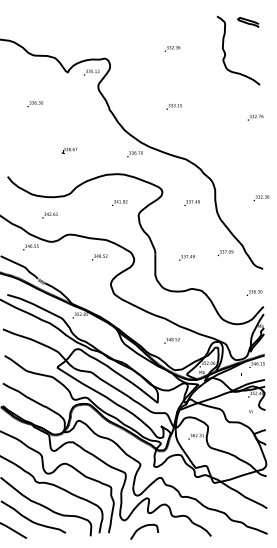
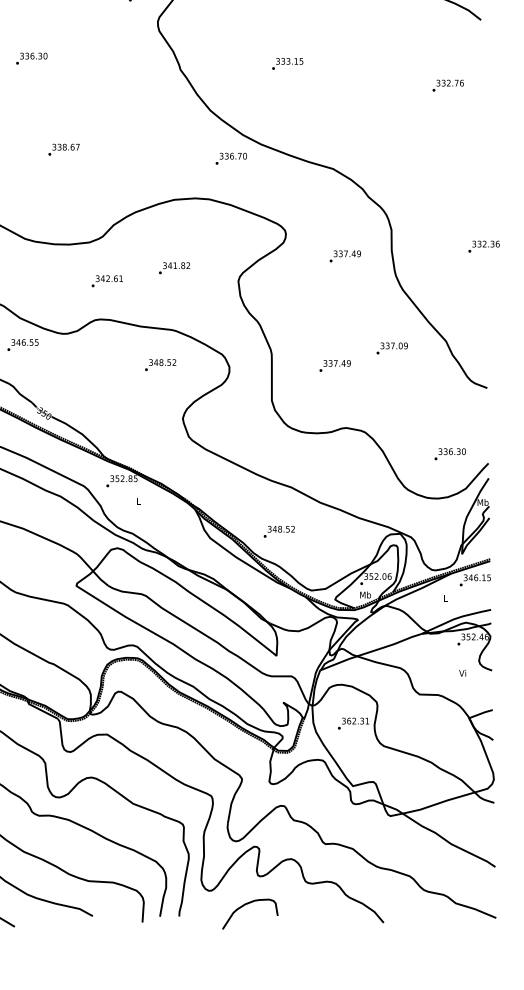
text: (173, 106) -> (286, 63), moved
text: (255, 117) -> (448, 85), moved
text: (69, 150) -> (64, 149), moved
text: (119, 202) -> (174, 267), moved
text: (49, 215) -> (106, 281), moved
text: (225, 253) -> (392, 349), moved
text: (254, 292) -> (450, 453), moved
text: (171, 340) -> (278, 531), moved

